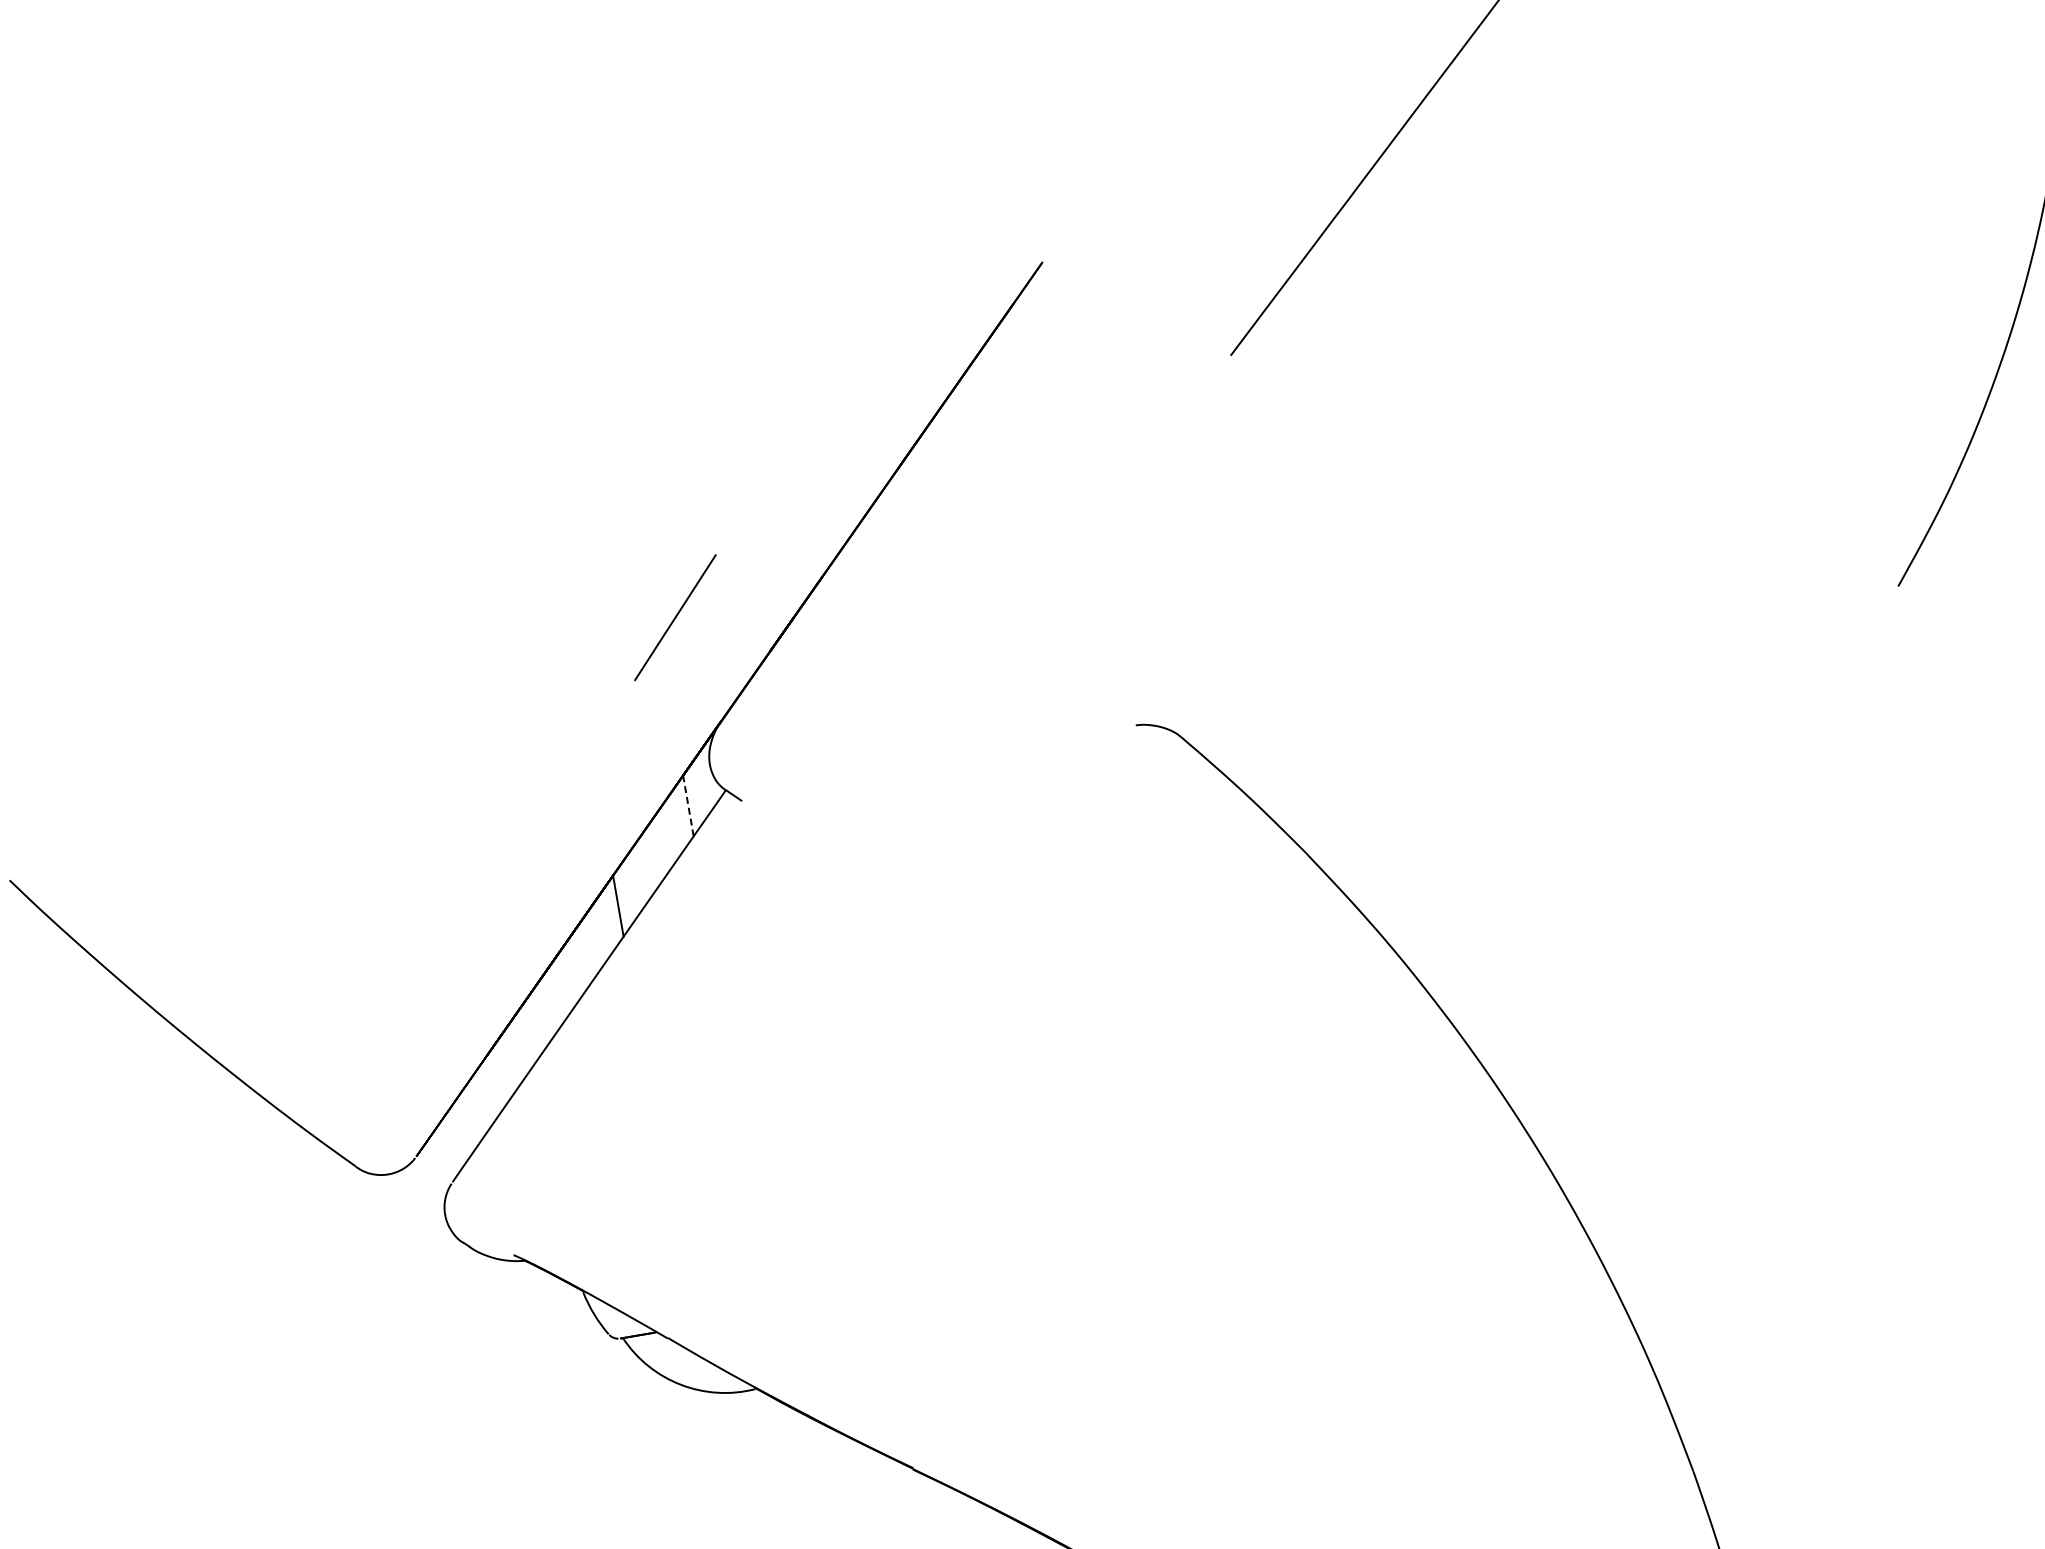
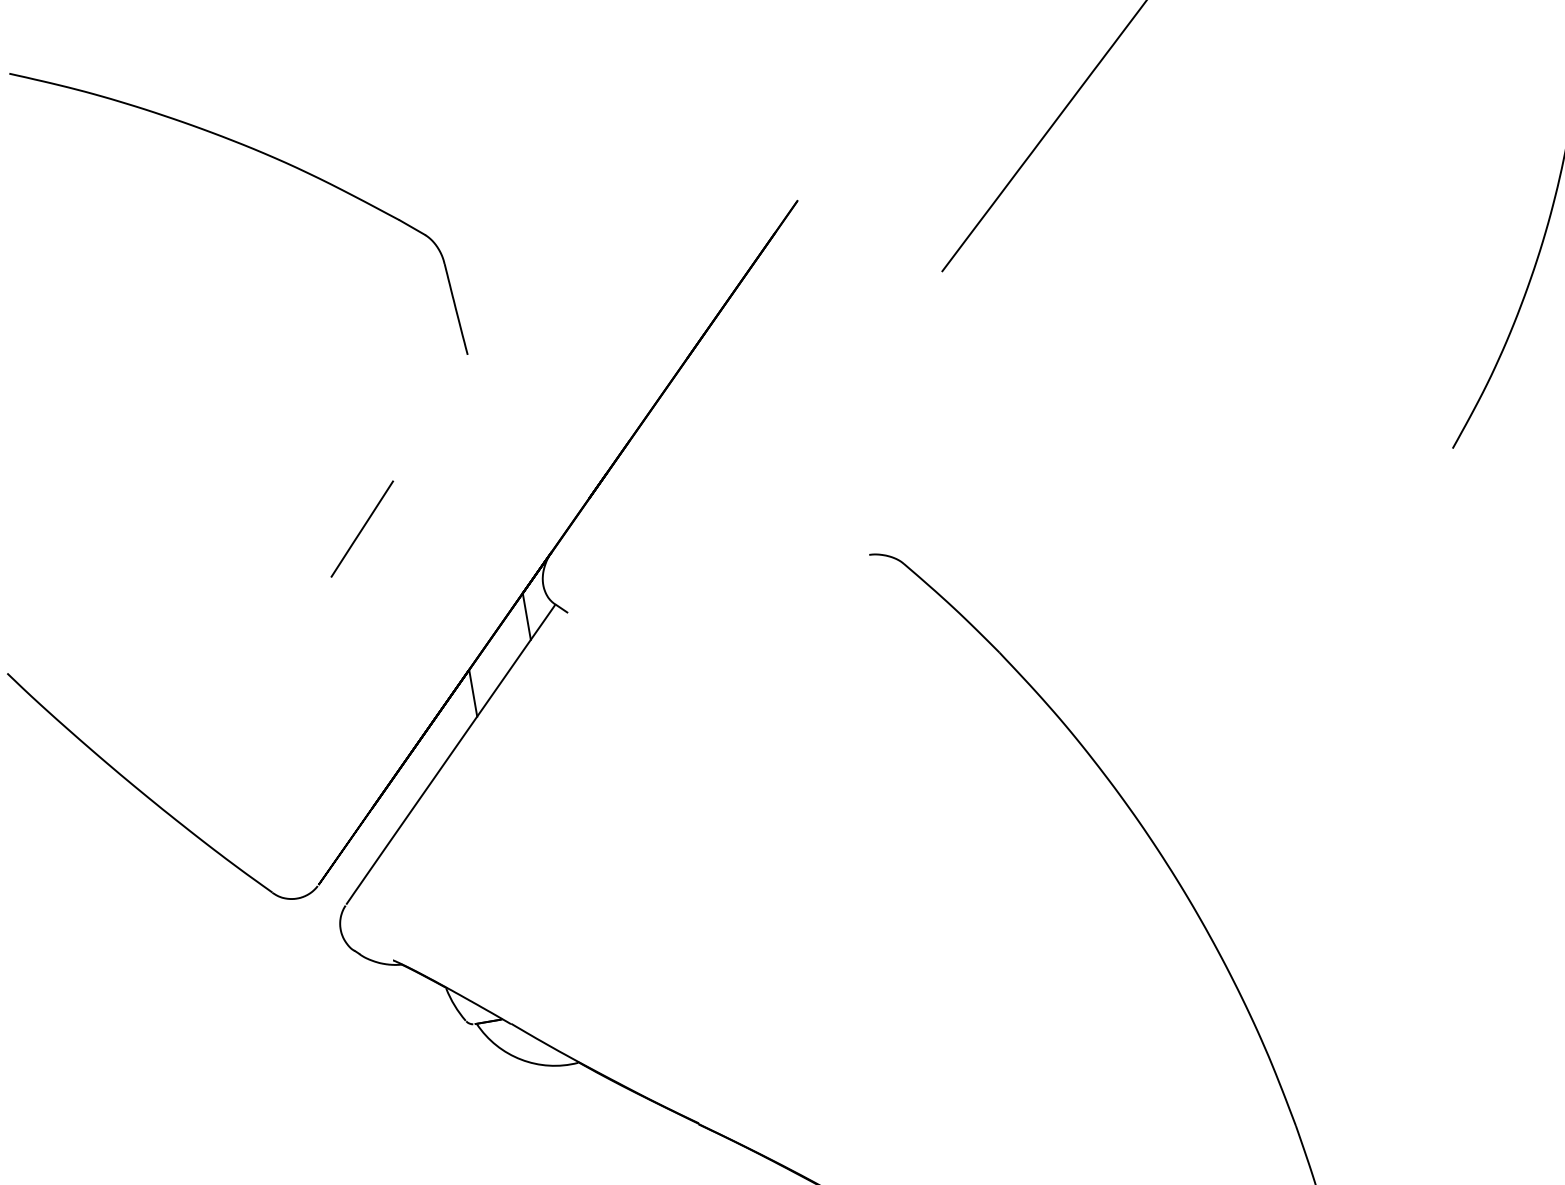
part: (341, 200) -> (261, 153), added
line: (675, 617) -> (362, 528), moved
line: (688, 805) -> (526, 616), dashed -> solid

